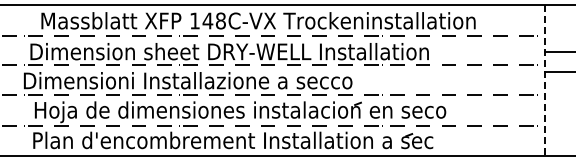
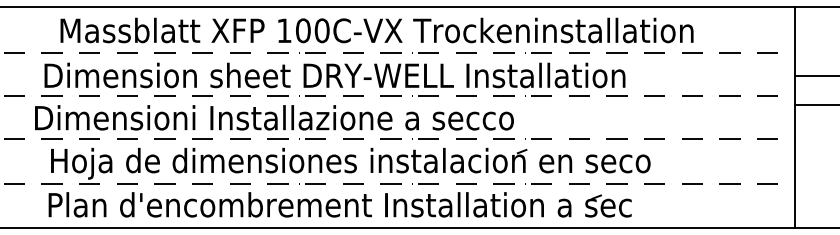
text: (213, 20) -> (311, 30), 148C-VX -> 100C-VX
line: (545, 80) -> (795, 117), dashed -> solid

